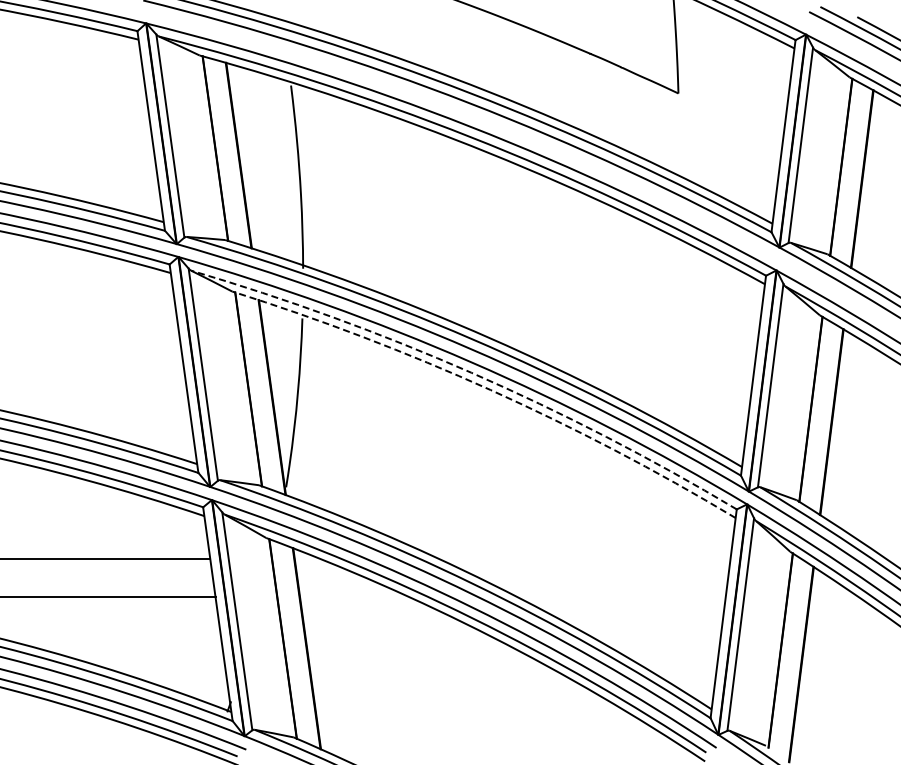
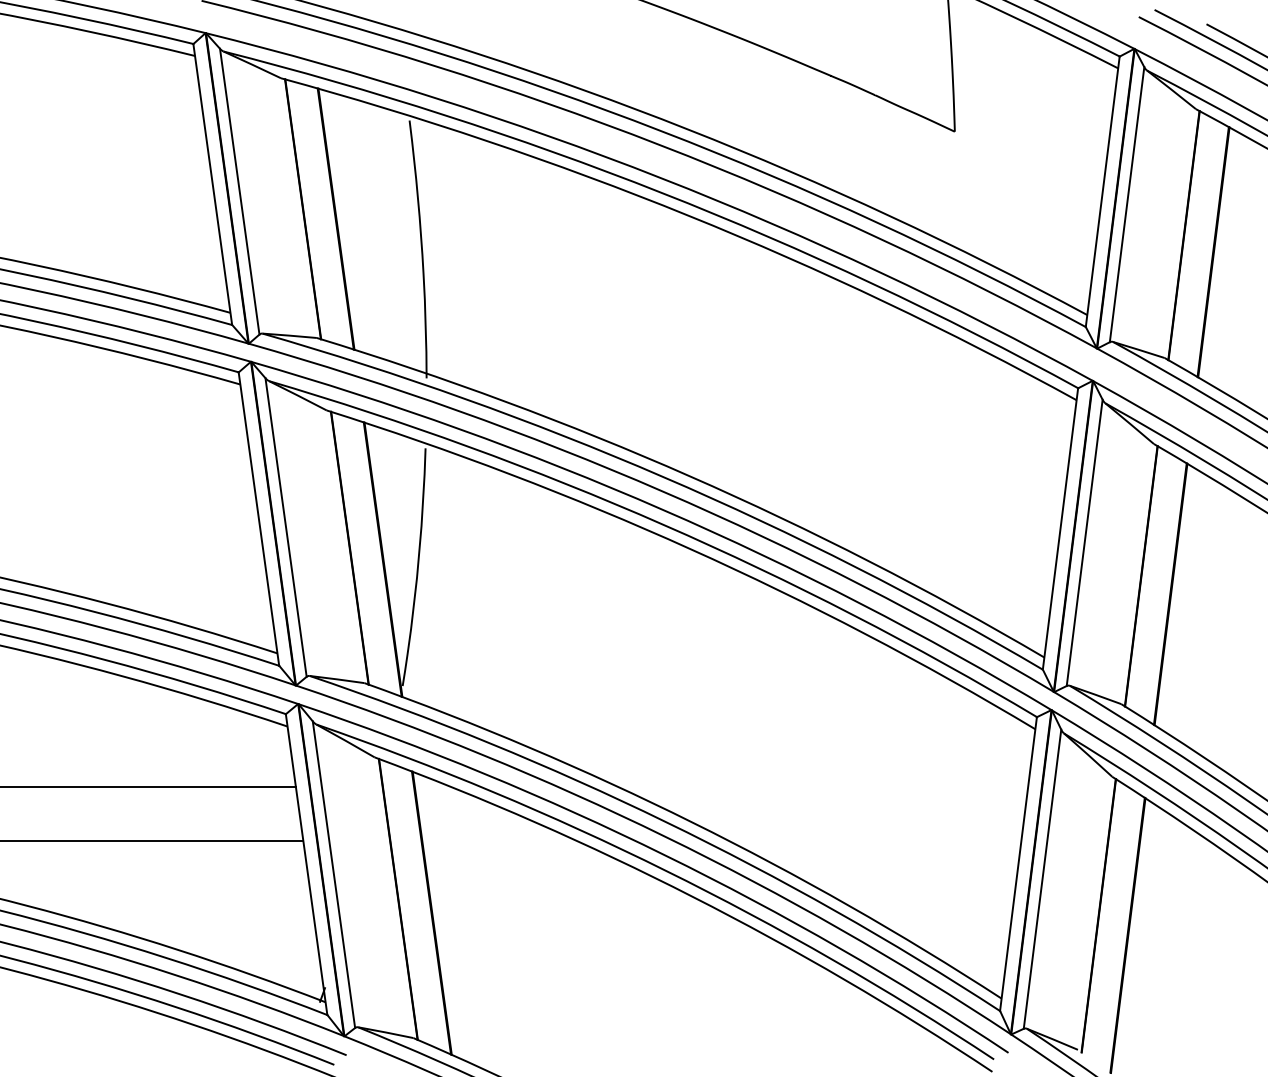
arc: (471, 372) -> (663, 524), dashed -> solid
arc: (490, 390) -> (690, 549), dashed -> solid

